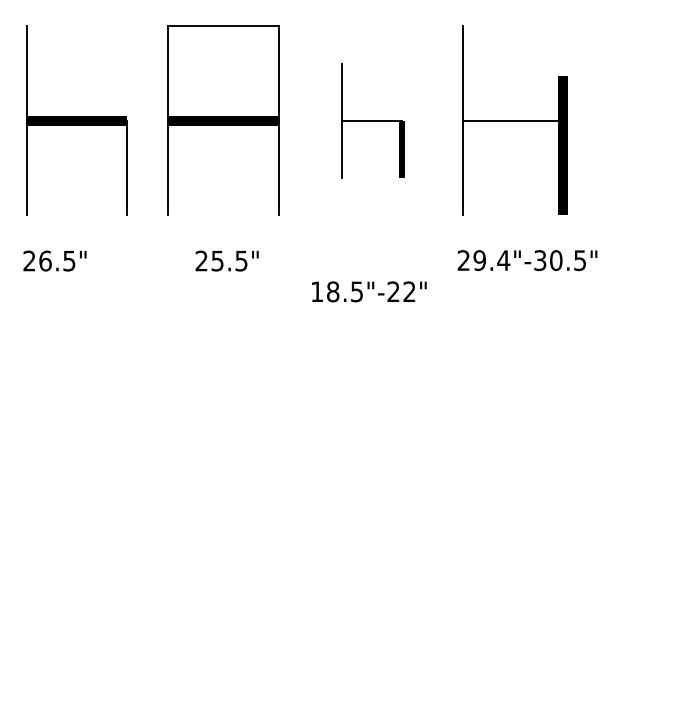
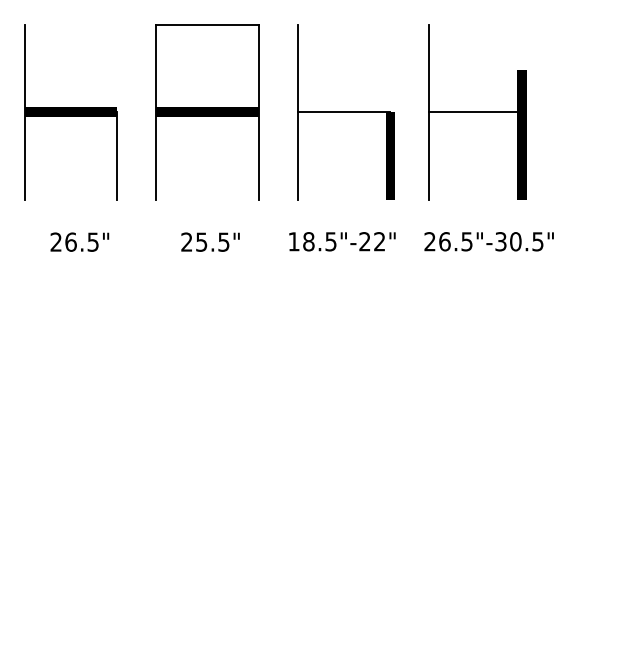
part: (372, 121) -> (345, 112), size x1.67
text: (54, 260) -> (79, 241), moved
text: (492, 260) -> (456, 241), 29.4"-30.5" -> 26.5"-30.5"
text: (369, 291) -> (342, 241), moved

